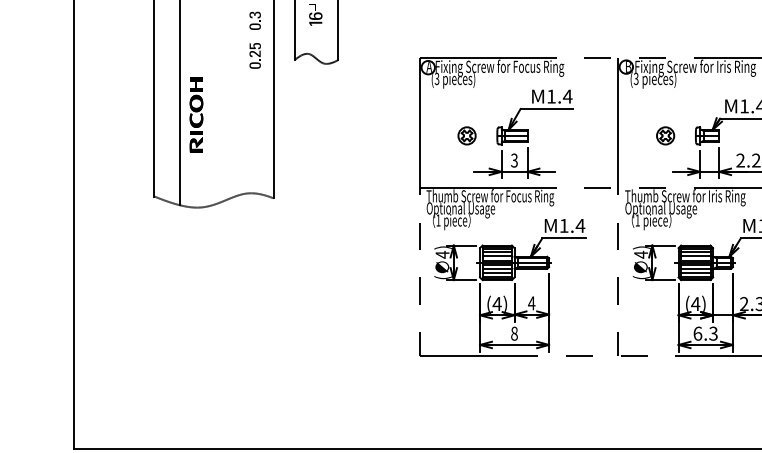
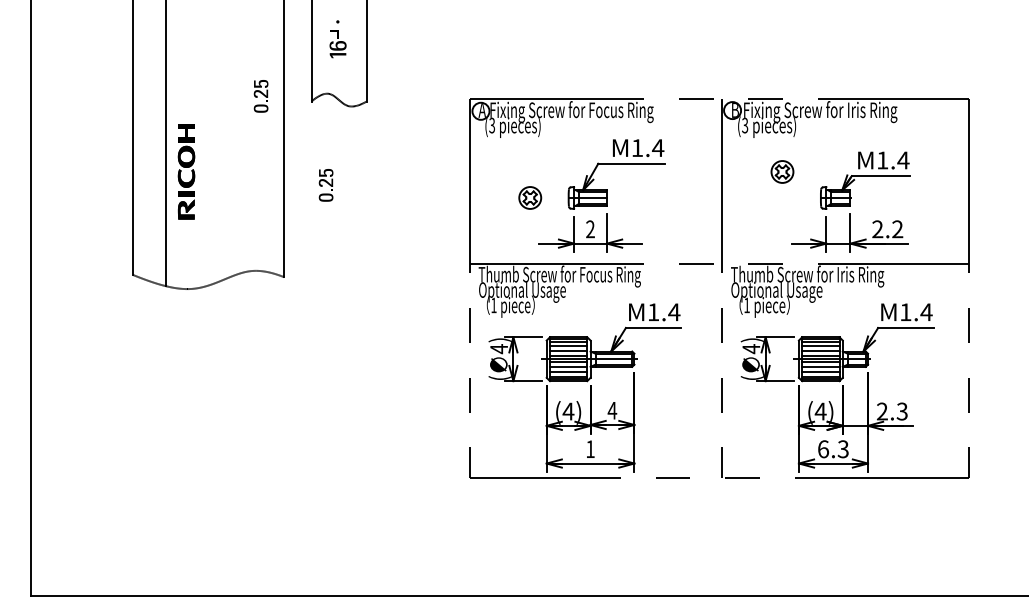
part: (254, 20) -> (260, 51), removed
part: (305, 126) -> (325, 185), added
part: (665, 135) -> (782, 171), moved
text: (514, 160) -> (590, 229), 3 -> 2
text: (514, 333) -> (590, 449), 8 -> 1

